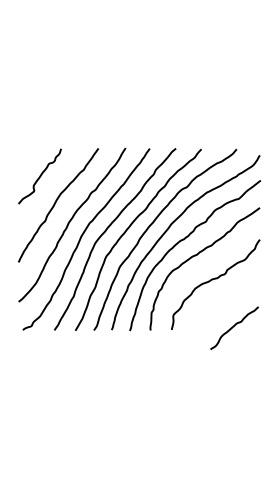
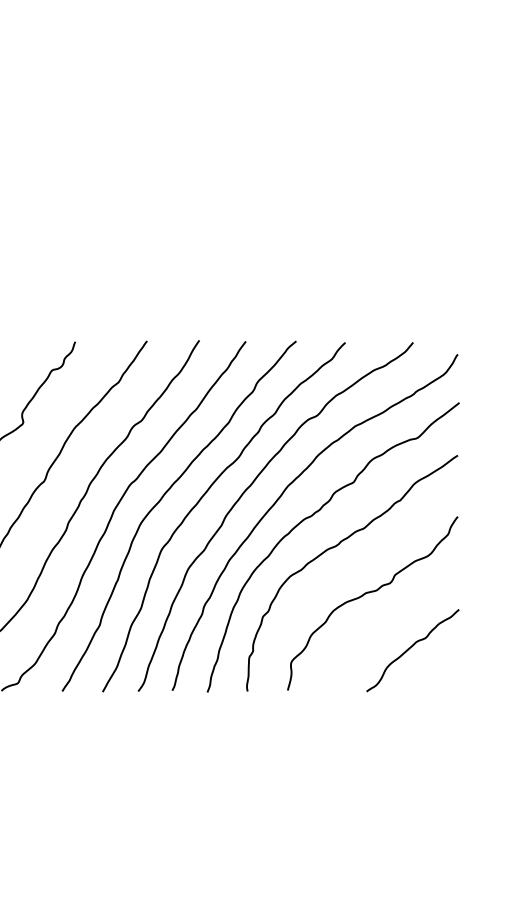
curve: (234, 326) -> (412, 647), moved

